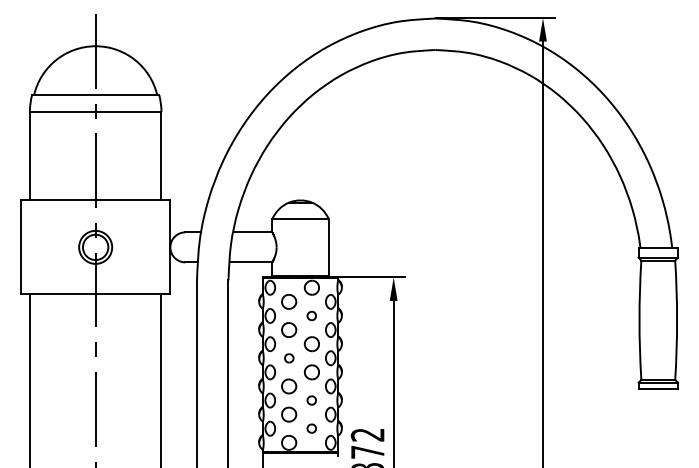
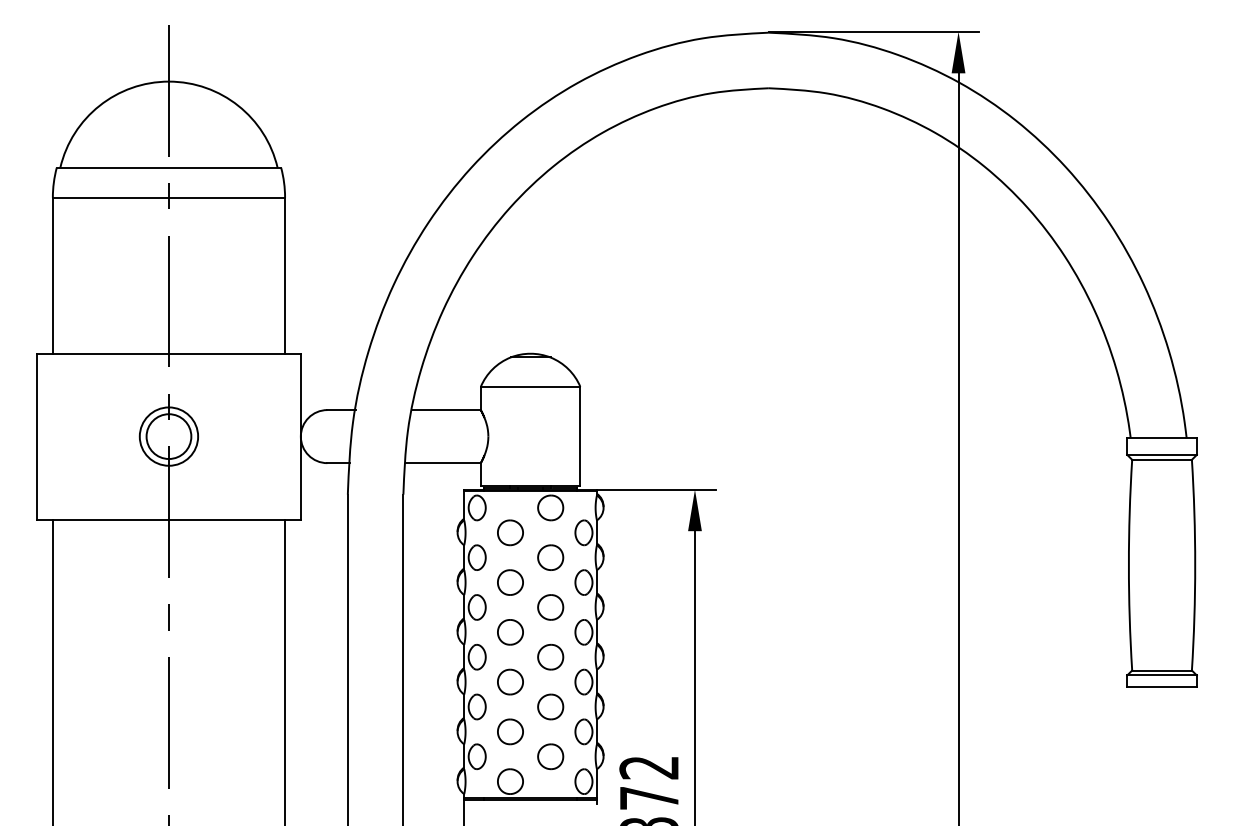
part: (311, 315) -> (549, 556), size x1.67
part: (289, 358) -> (511, 632), size x1.67
part: (311, 400) -> (549, 706), size x1.67
part: (311, 428) -> (549, 756), size x1.67

